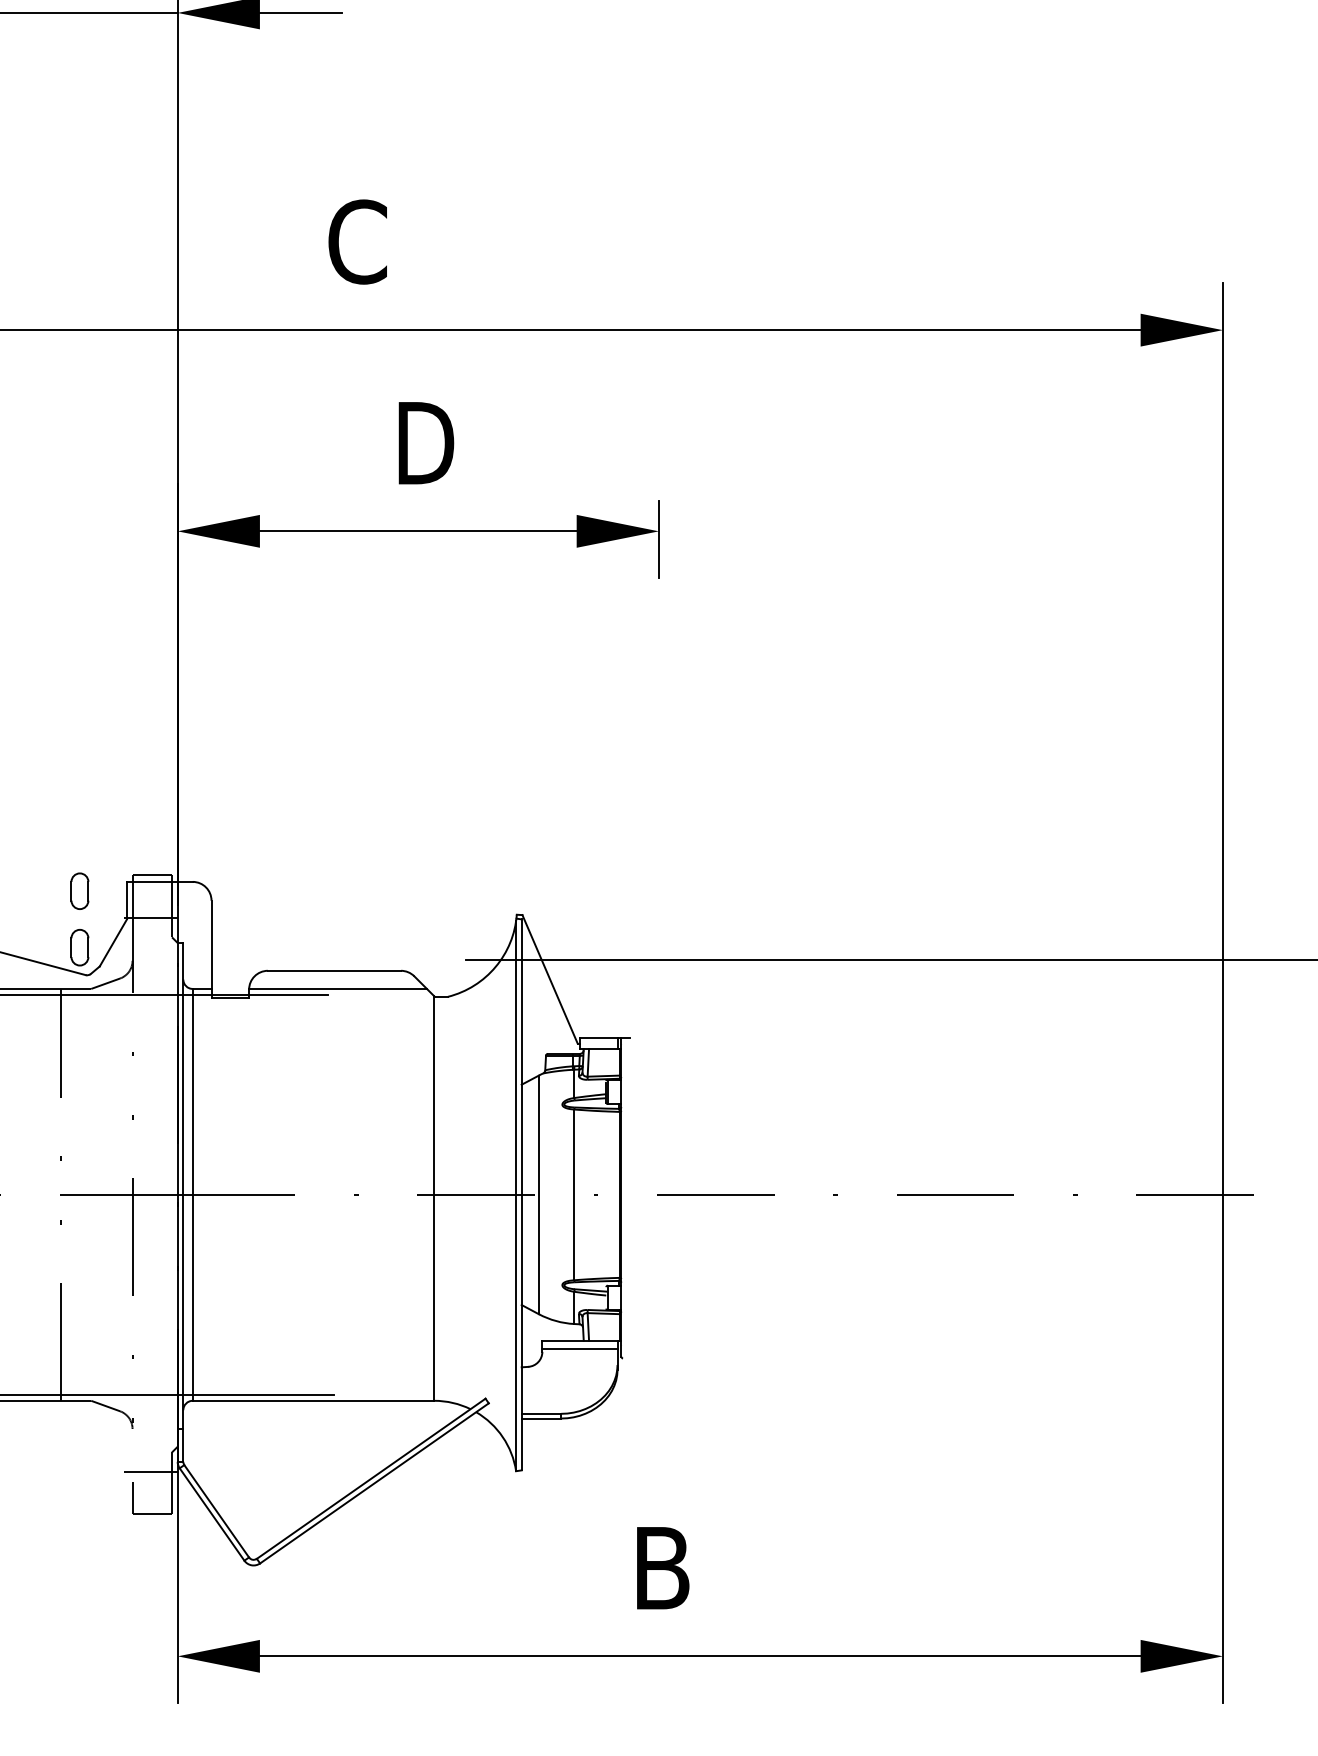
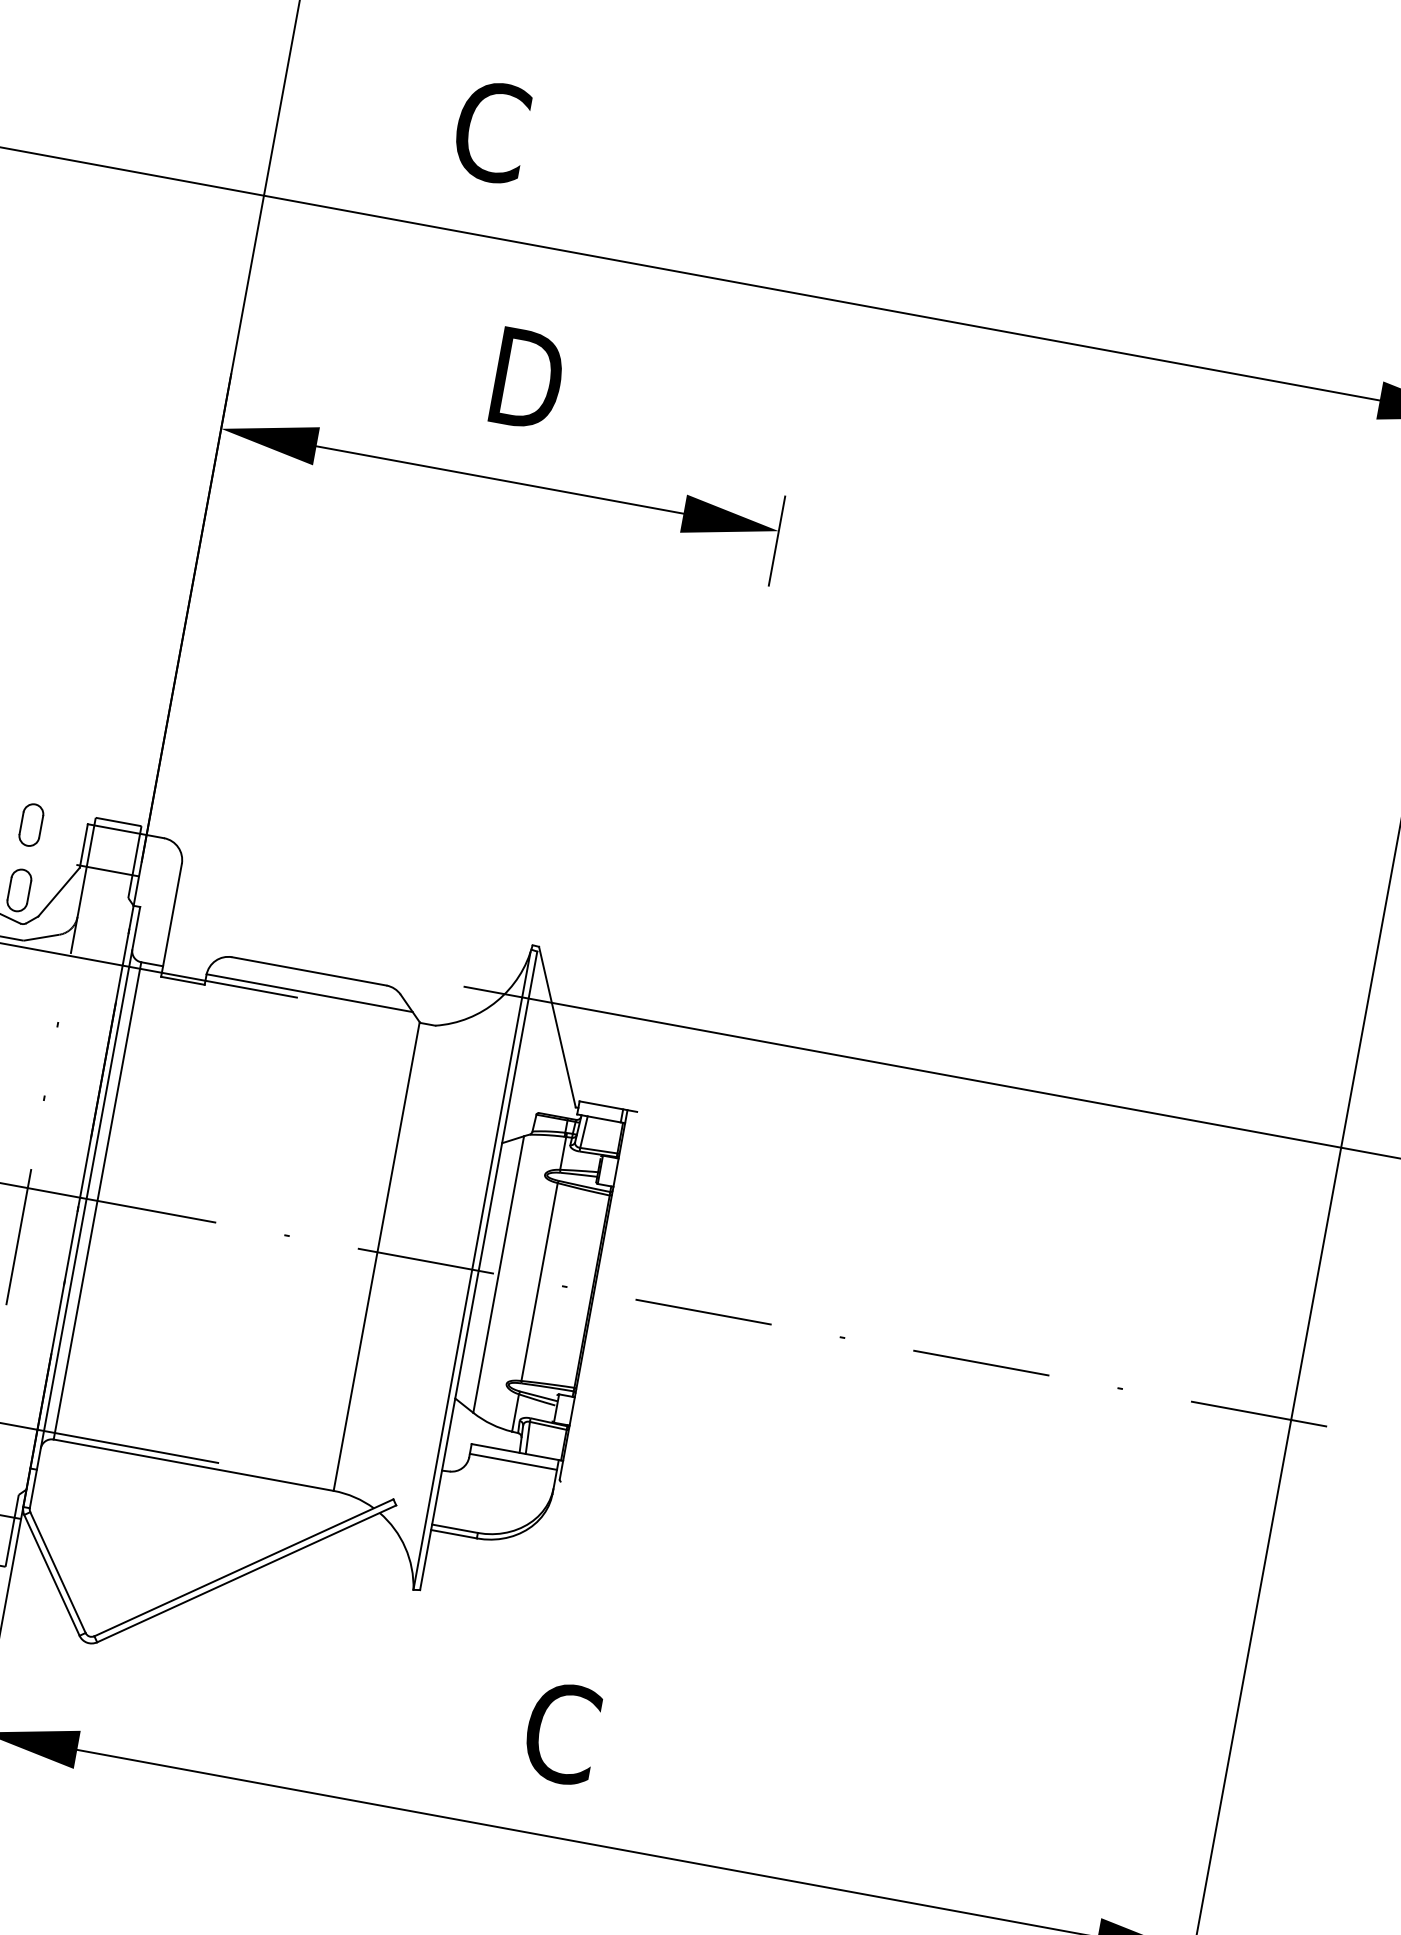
text: (661, 1567) -> (561, 1732), B -> C

